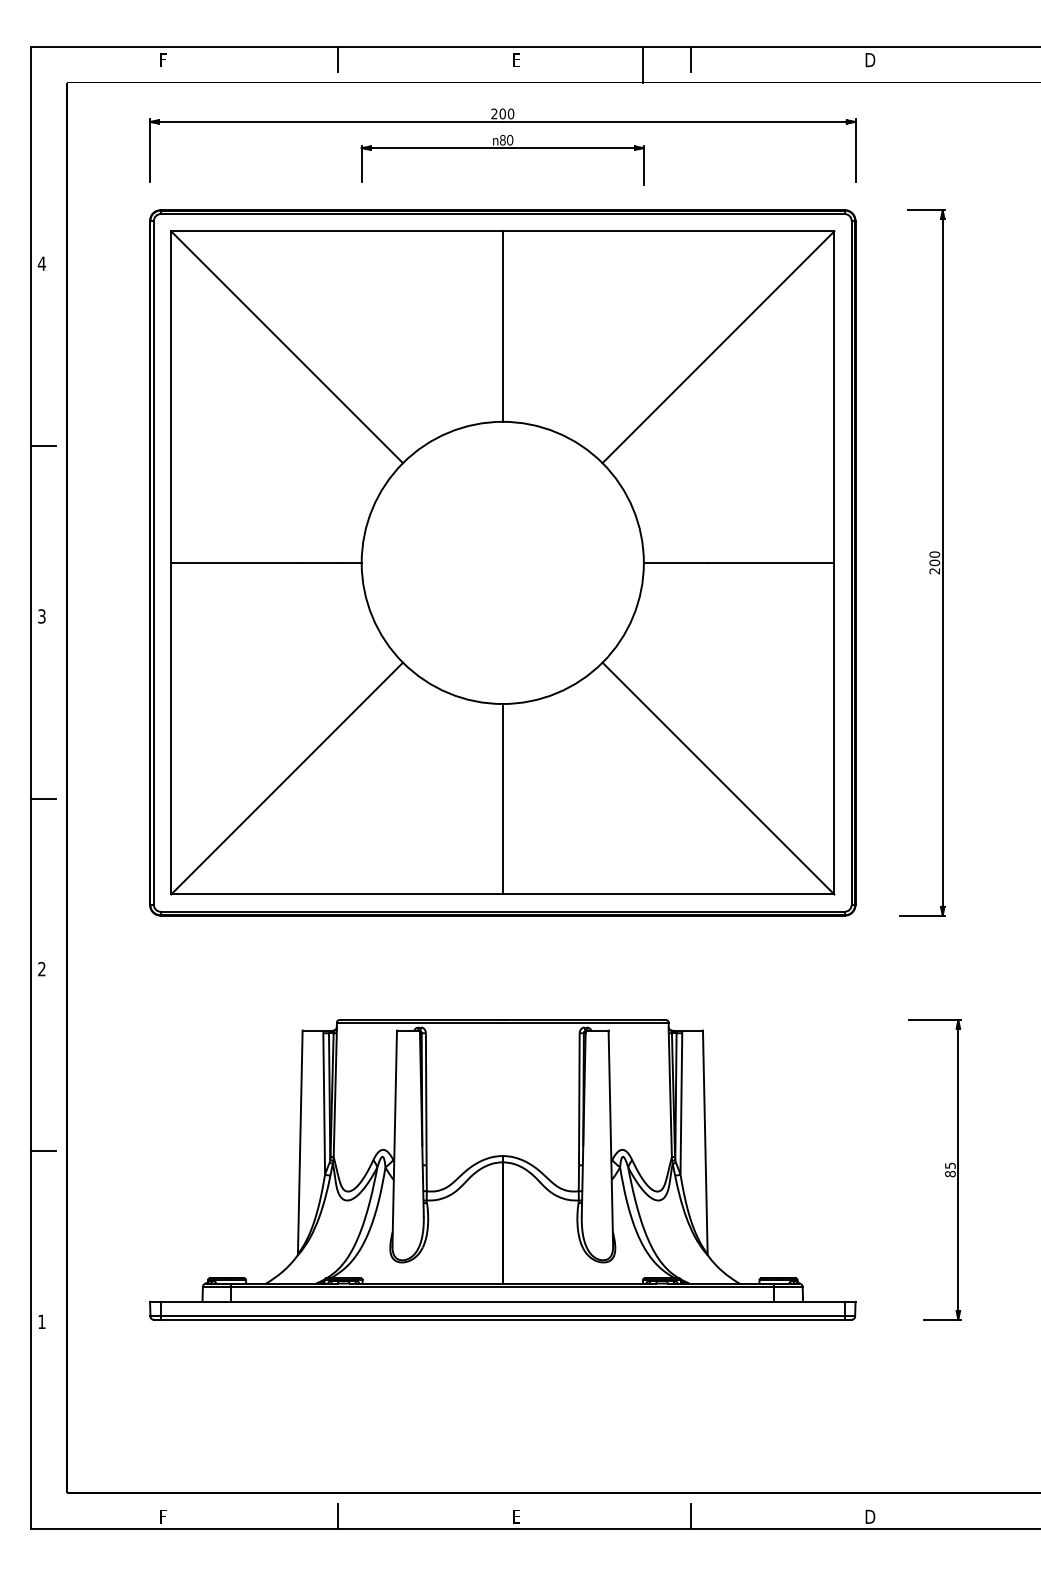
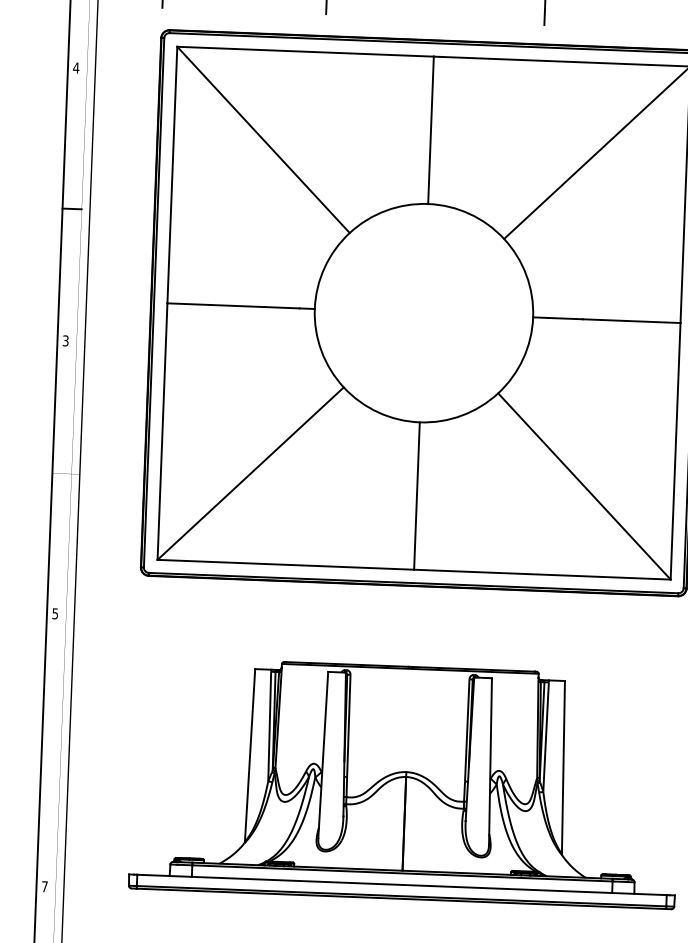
line: (43, 798) -> (61, 481), removed
text: (41, 969) -> (54, 614), 2 -> 5
line: (43, 1151) -> (51, 754), removed
text: (41, 1321) -> (44, 886), 1 -> 7

